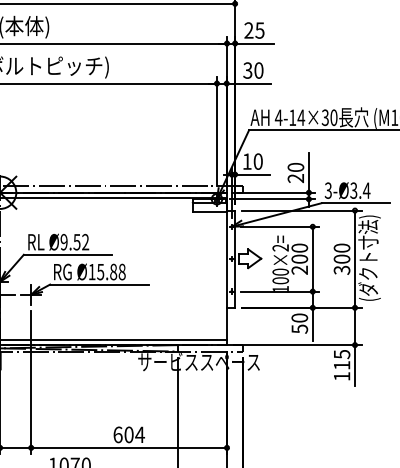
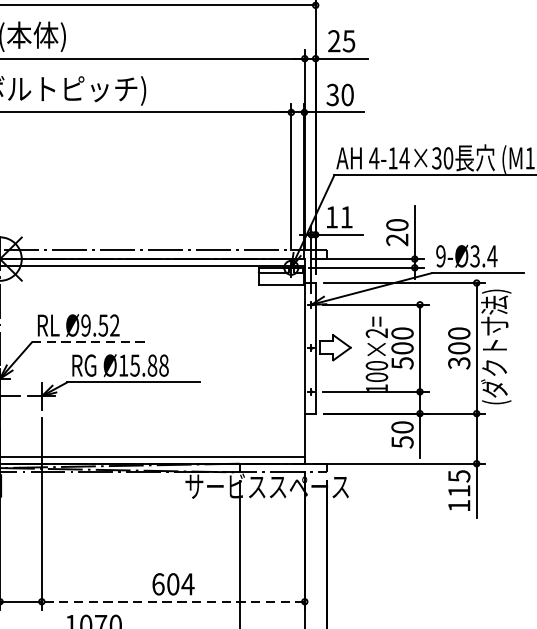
text: (257, 161) -> (345, 217), 10 -> 11
text: (327, 190) -> (439, 256), 3-Ø3.4 -> 9-Ø3.4
line: (68, 254) -> (91, 342), solid -> dashed
text: (299, 269) -> (402, 362), 200 -> 500
line: (129, 447) -> (173, 601), solid -> dashed

